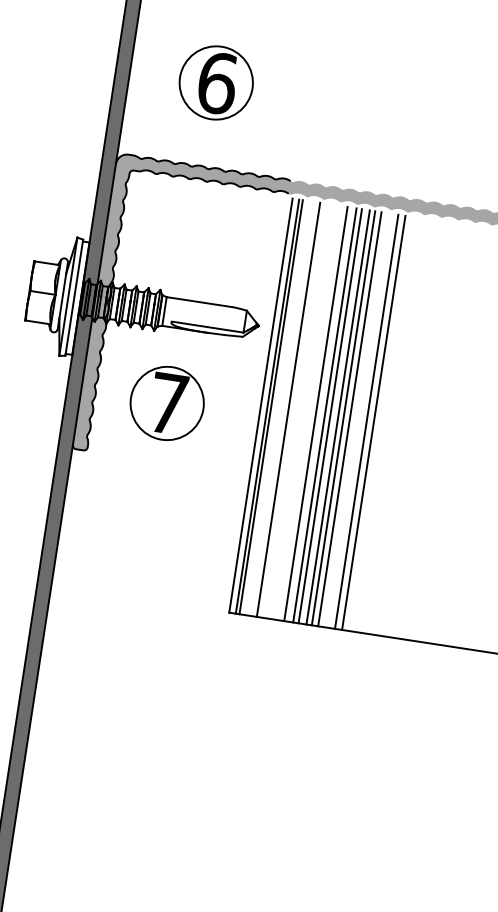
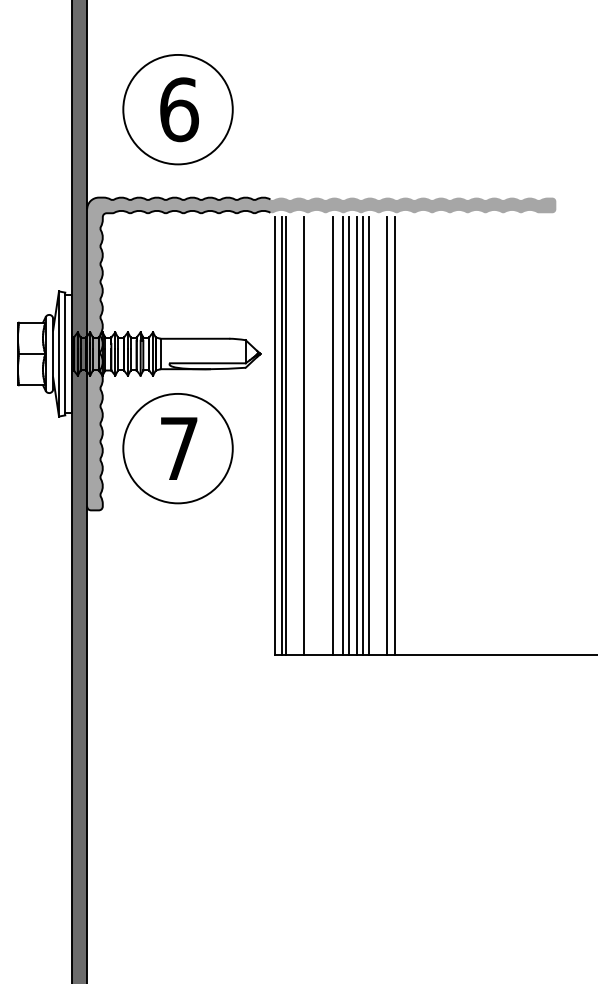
circle: (215, 82) -> (177, 109), size x1.43
circle: (166, 403) -> (177, 448), size x1.43

